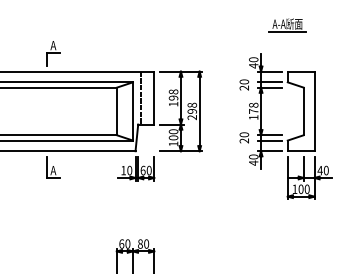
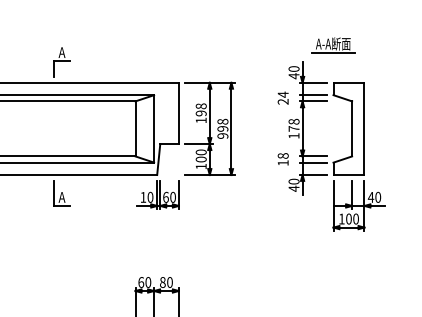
part: (287, 25) -> (333, 45), moved
text: (244, 81) -> (283, 94), 20 -> 24
line: (140, 97) -> (162, 112), removed
text: (192, 117) -> (223, 135), 298 -> 998
text: (243, 137) -> (282, 159), 20 -> 18

